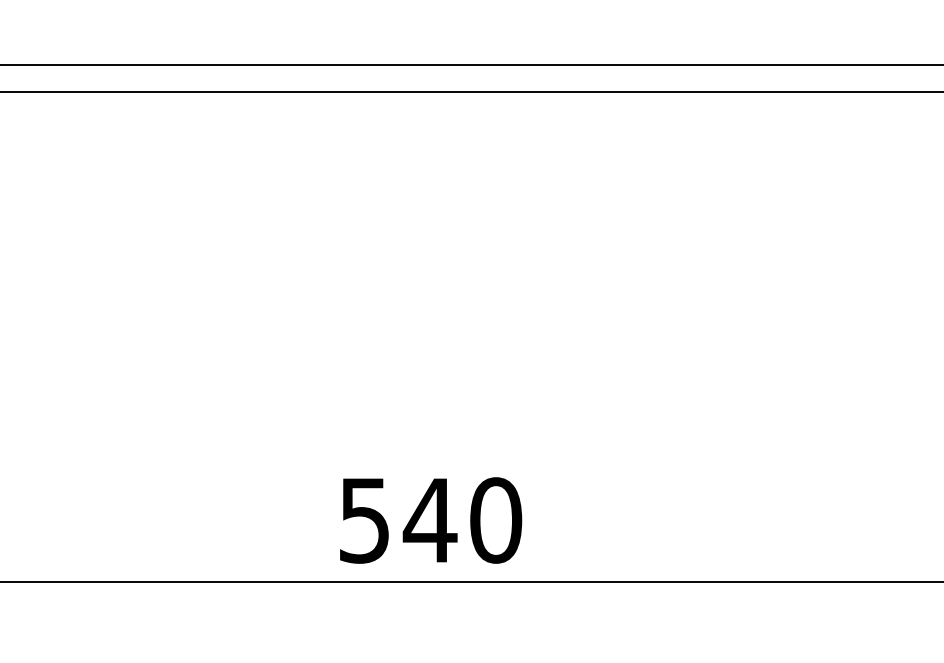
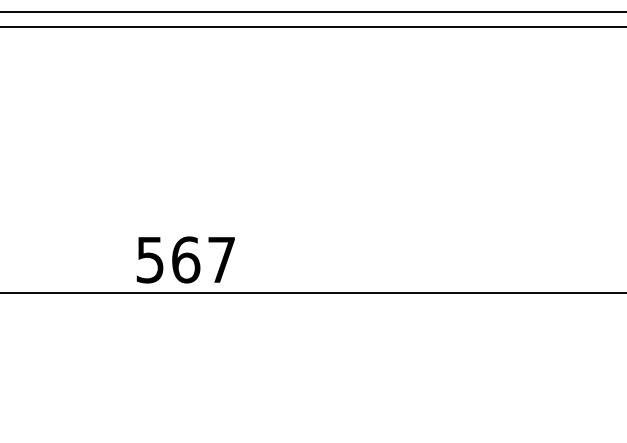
text: (462, 519) -> (203, 259), 540 -> 567

